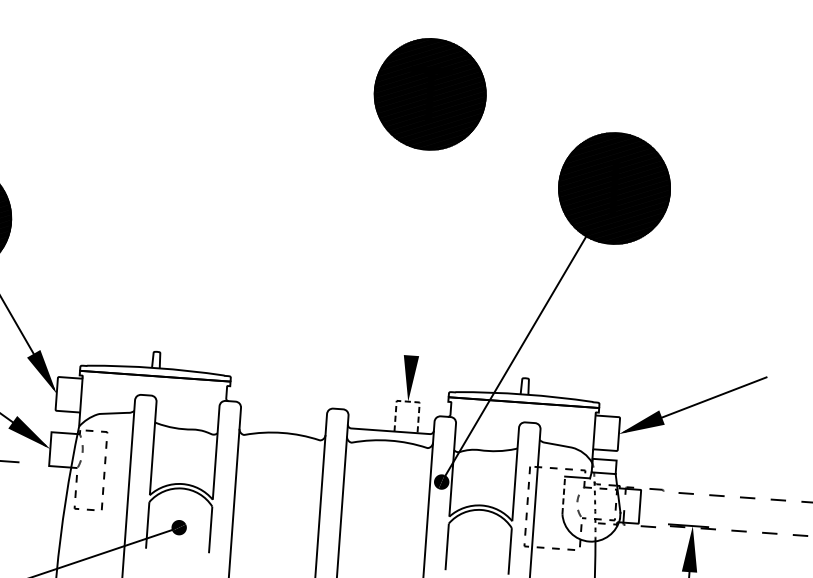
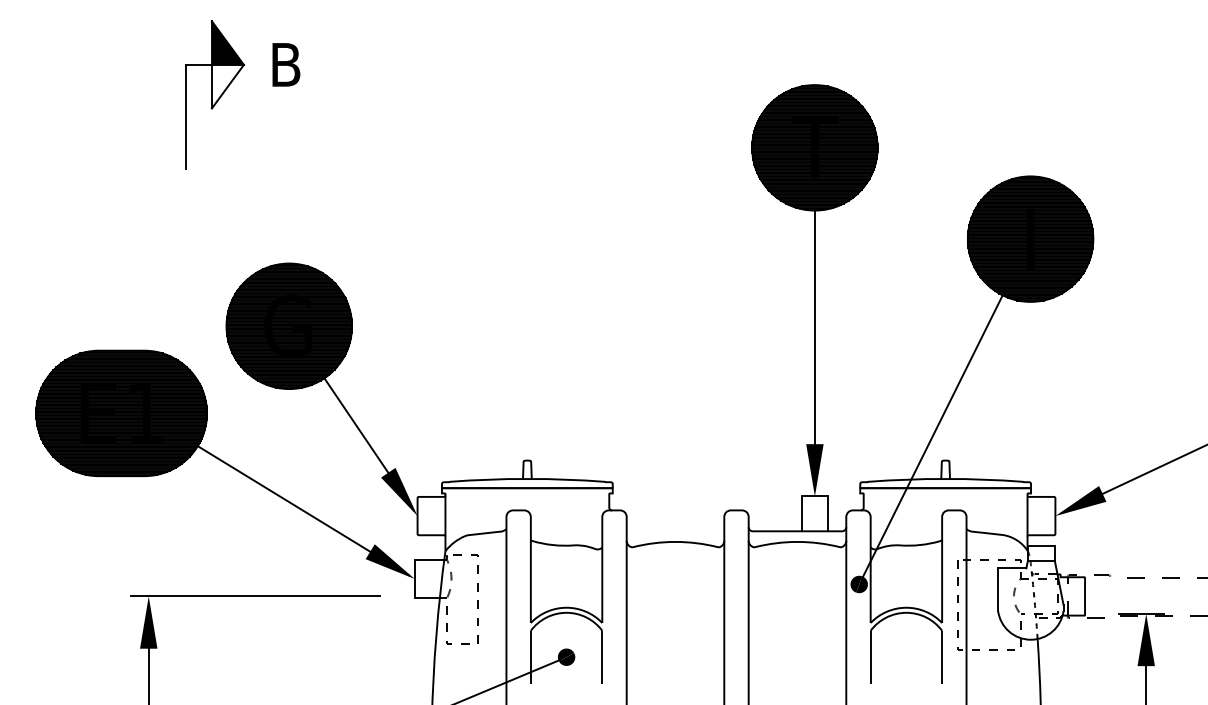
line: (417, 272) -> (814, 349), added
line: (408, 401) -> (815, 496), dashed -> solid
line: (564, 495) -> (998, 589), dashed -> solid

